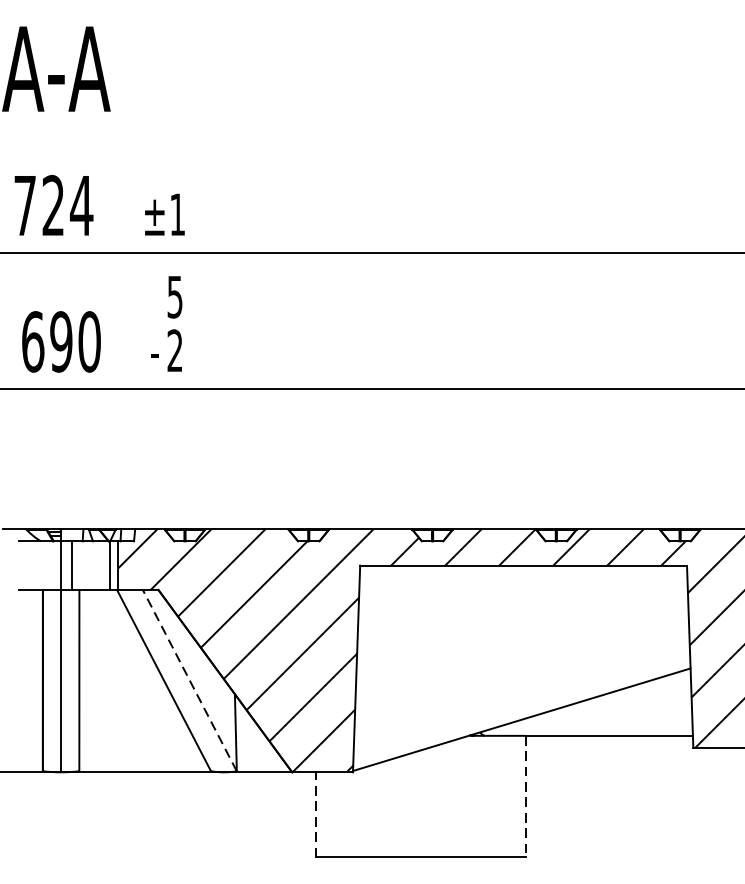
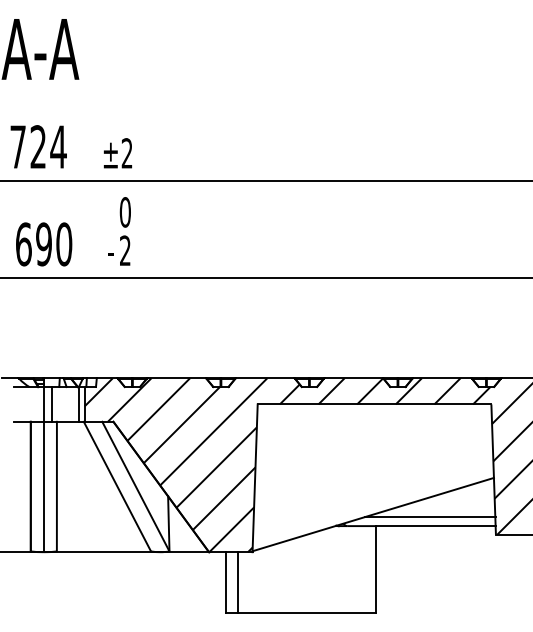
text: (176, 214) -> (126, 153), ±1 -> ±2
text: (173, 297) -> (124, 212), 5 -> 0
line: (189, 680) -> (135, 486), dashed -> solid
line: (601, 722) -> (430, 516), added
line: (526, 797) -> (376, 570), dashed -> solid
line: (315, 814) -> (225, 582), dashed -> solid
line: (333, 814) -> (238, 582), added

